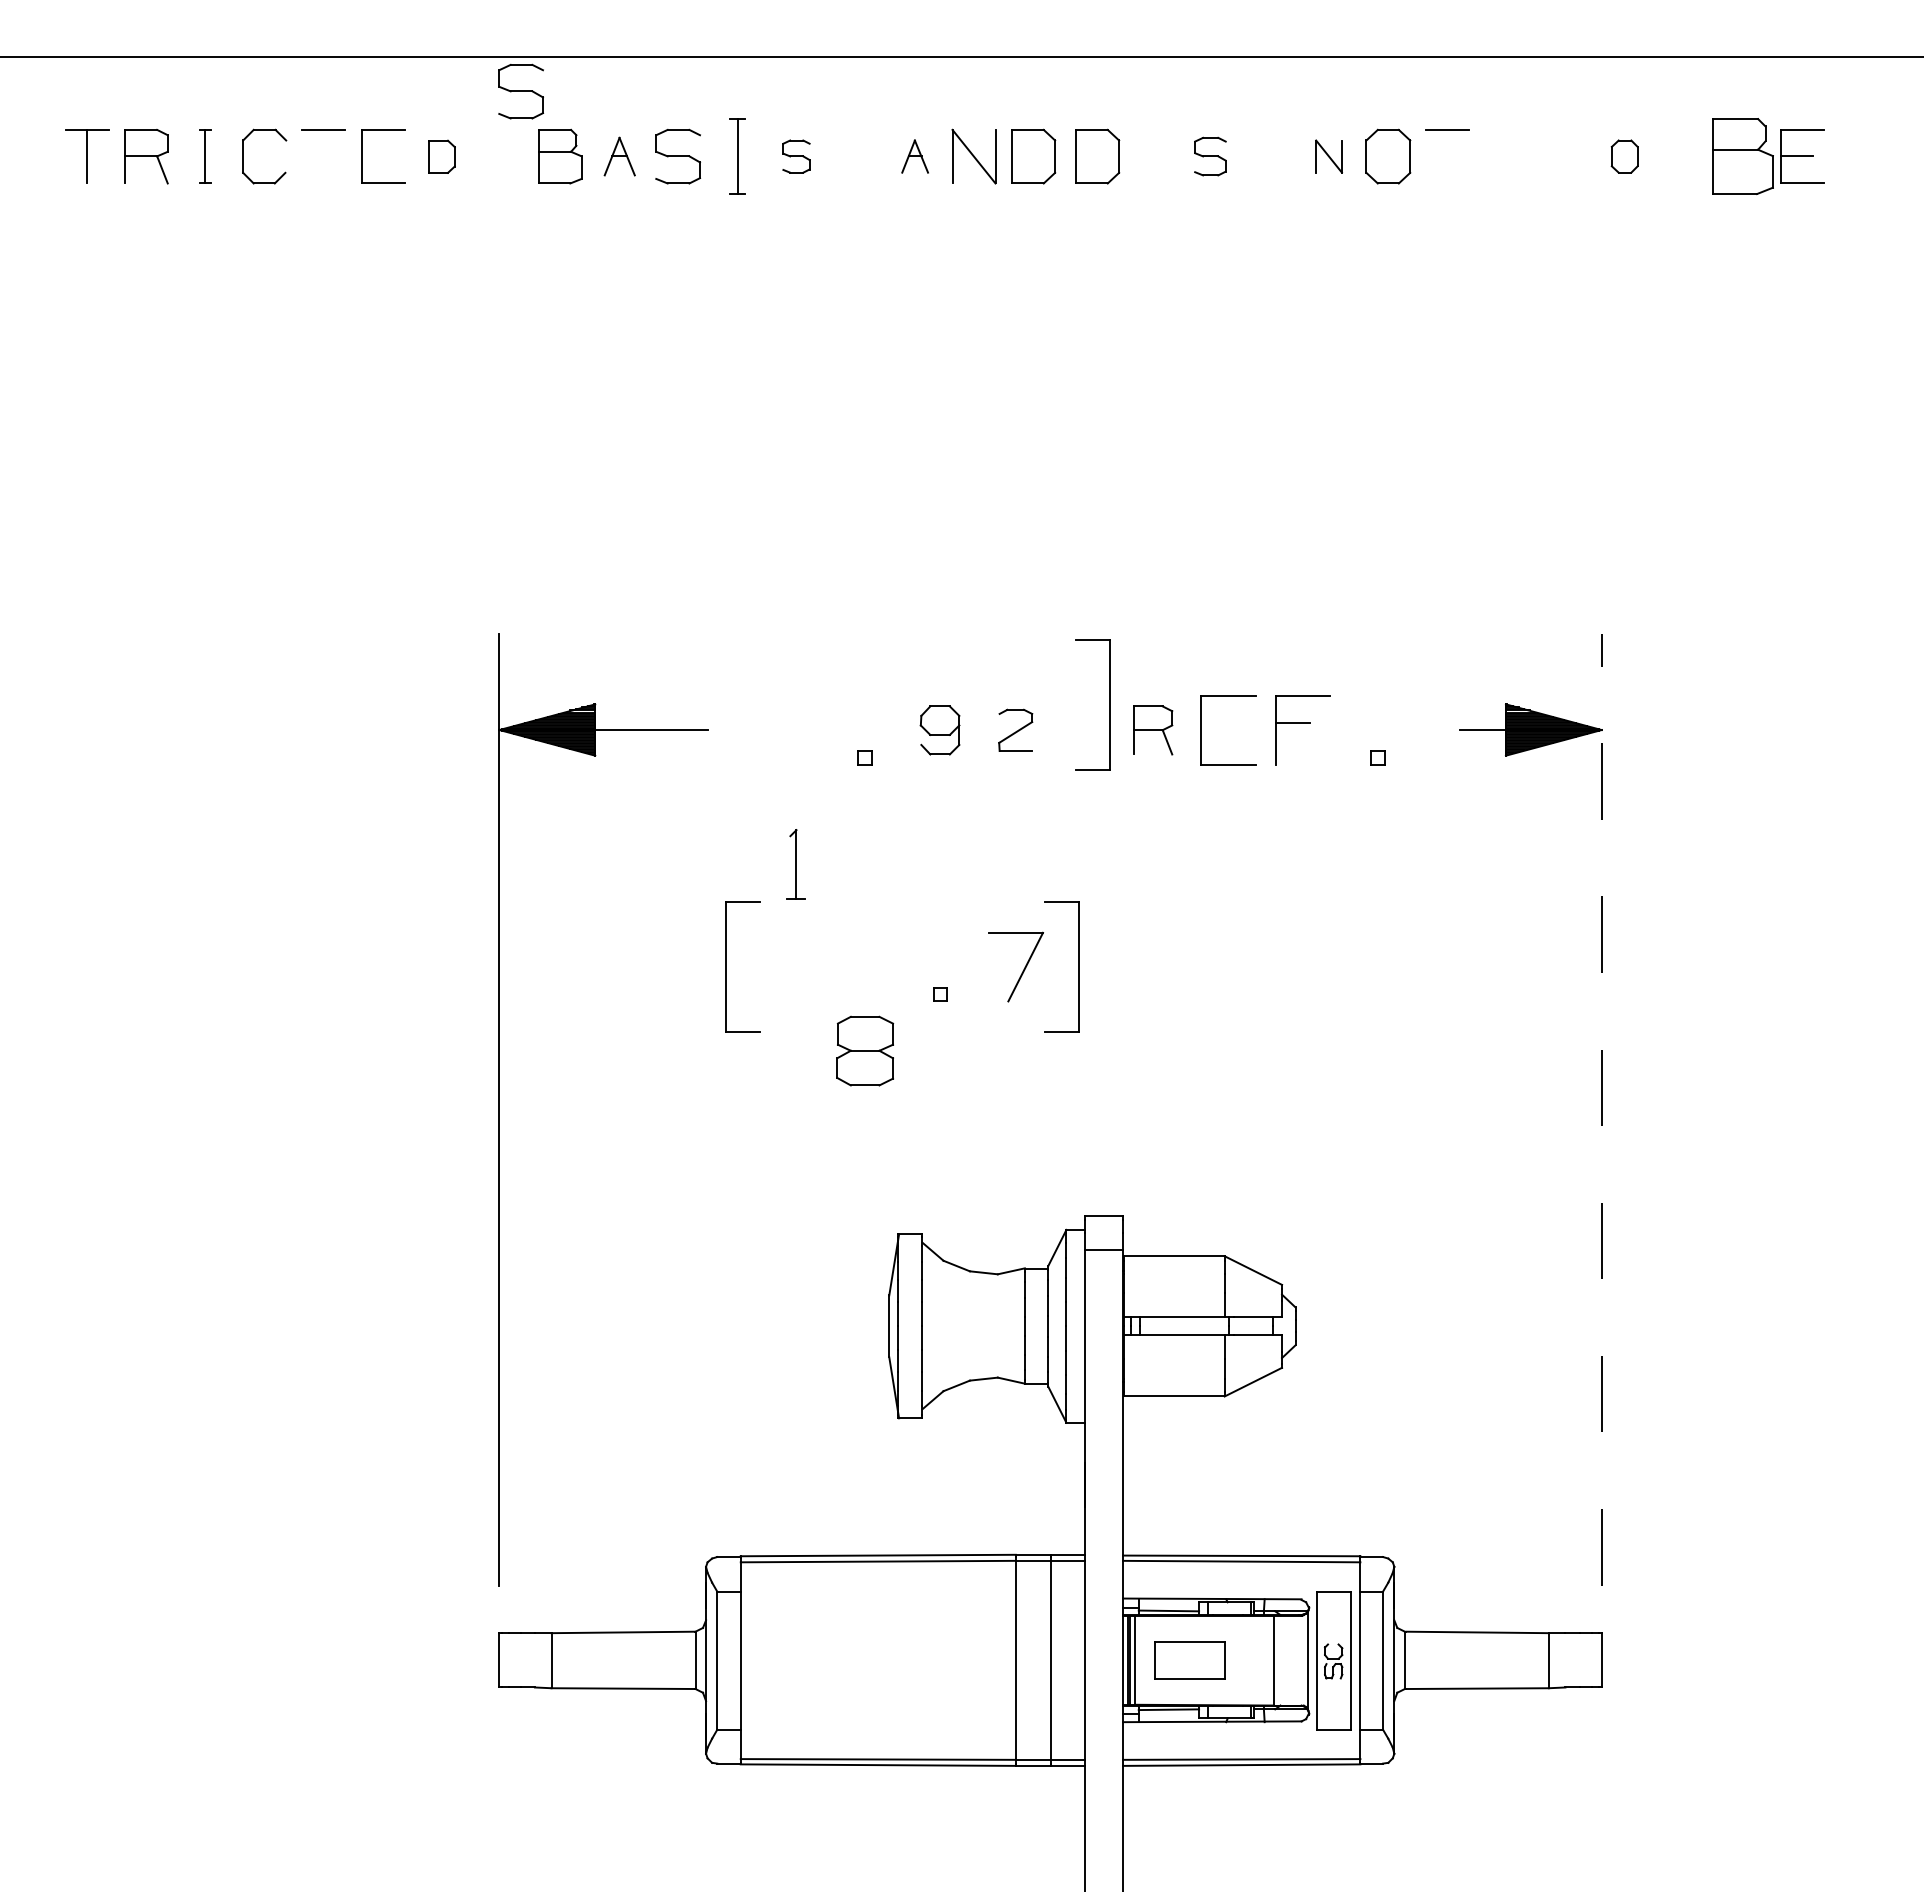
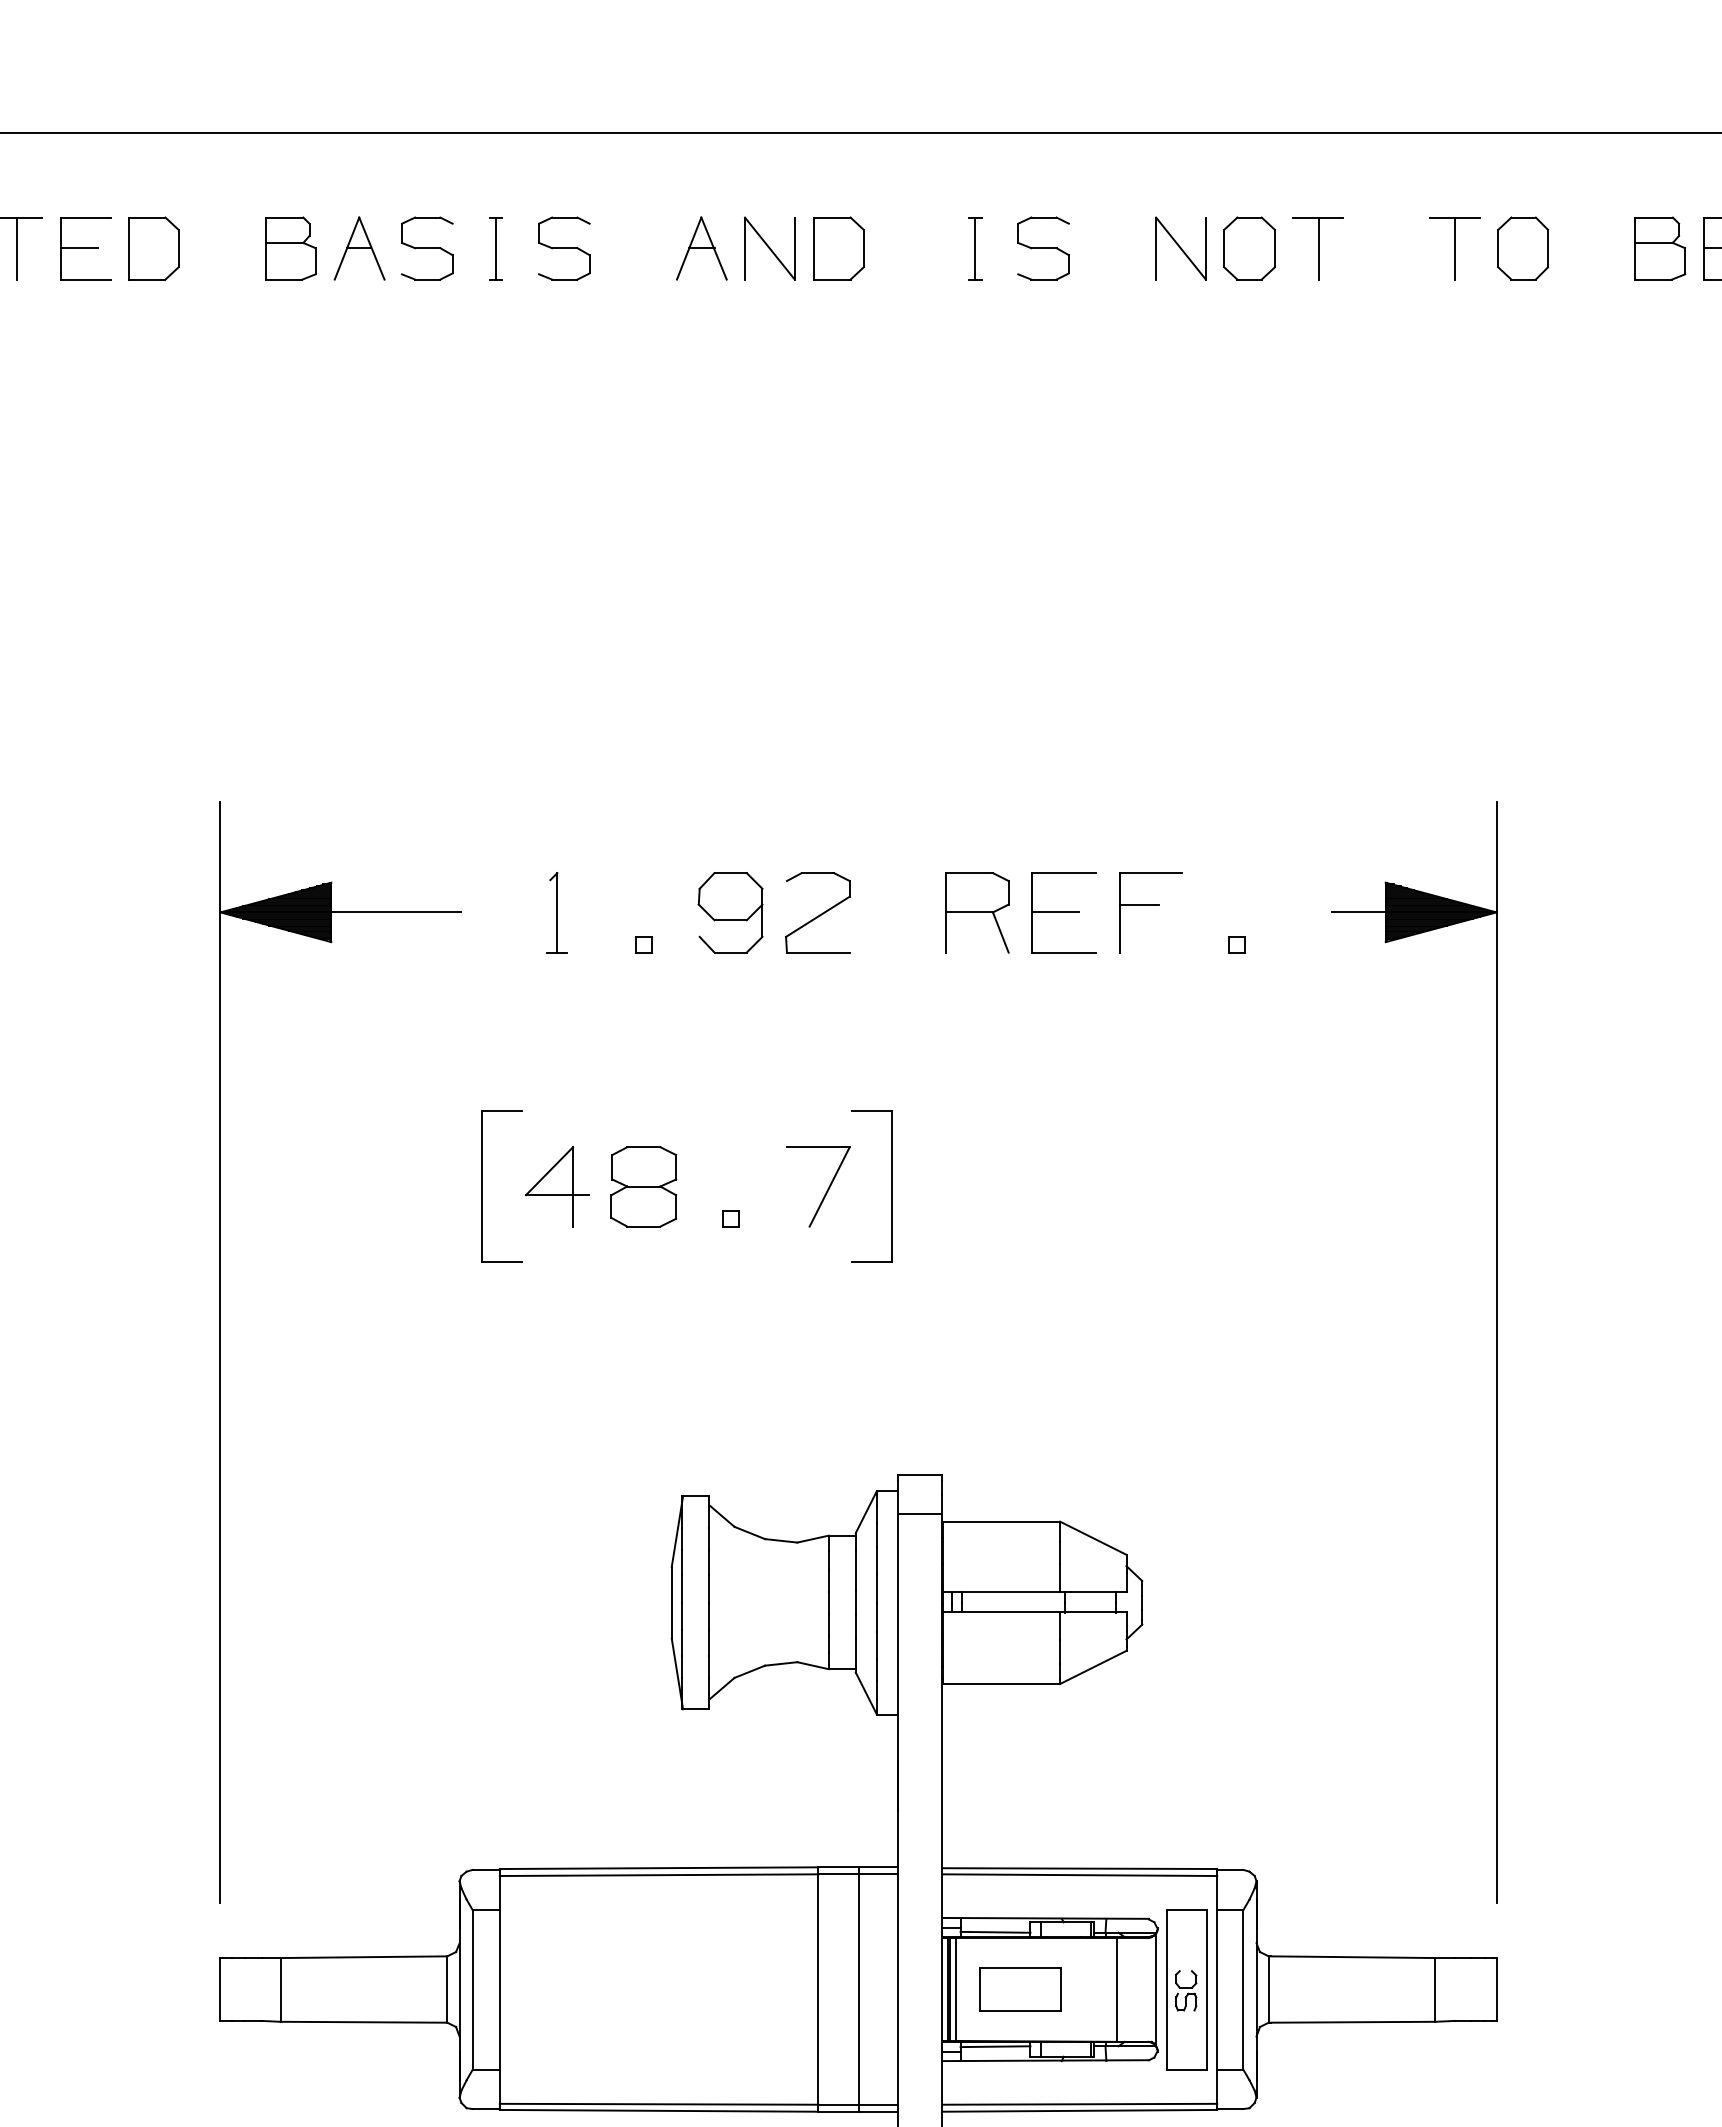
part: (521, 91) -> (245, 173), removed
line: (323, 156) -> (16, 248), added
line: (377, 156) -> (79, 248), added
part: (441, 156) -> (153, 248), size x1.67
part: (619, 156) -> (359, 248), size x1.43
part: (737, 156) -> (496, 248), size x0.71
part: (796, 156) -> (564, 248), size x1.67
part: (914, 156) -> (700, 248), size x1.67
part: (1097, 156) -> (912, 248), removed
part: (1151, 156) -> (975, 248), added
part: (1210, 156) -> (1043, 248), size x1.43
part: (1328, 156) -> (1180, 248), size x1.67
line: (1447, 156) -> (1318, 248), added
part: (1565, 156) -> (1454, 248), added
part: (1624, 156) -> (1522, 248), size x1.67
part: (1743, 156) -> (1660, 248), size x0.71
part: (1109, 704) -> (926, 882), removed
part: (939, 730) -> (729, 912), size x1.43
part: (1015, 730) -> (817, 912), size x1.67
part: (1153, 730) -> (977, 912), size x1.43
line: (1220, 730) -> (1055, 912), added
part: (795, 864) -> (556, 912), moved
part: (790, 966) -> (557, 1186), added
part: (865, 1050) -> (644, 1186), moved
line: (1601, 1109) -> (1496, 1351), dashed -> solid

